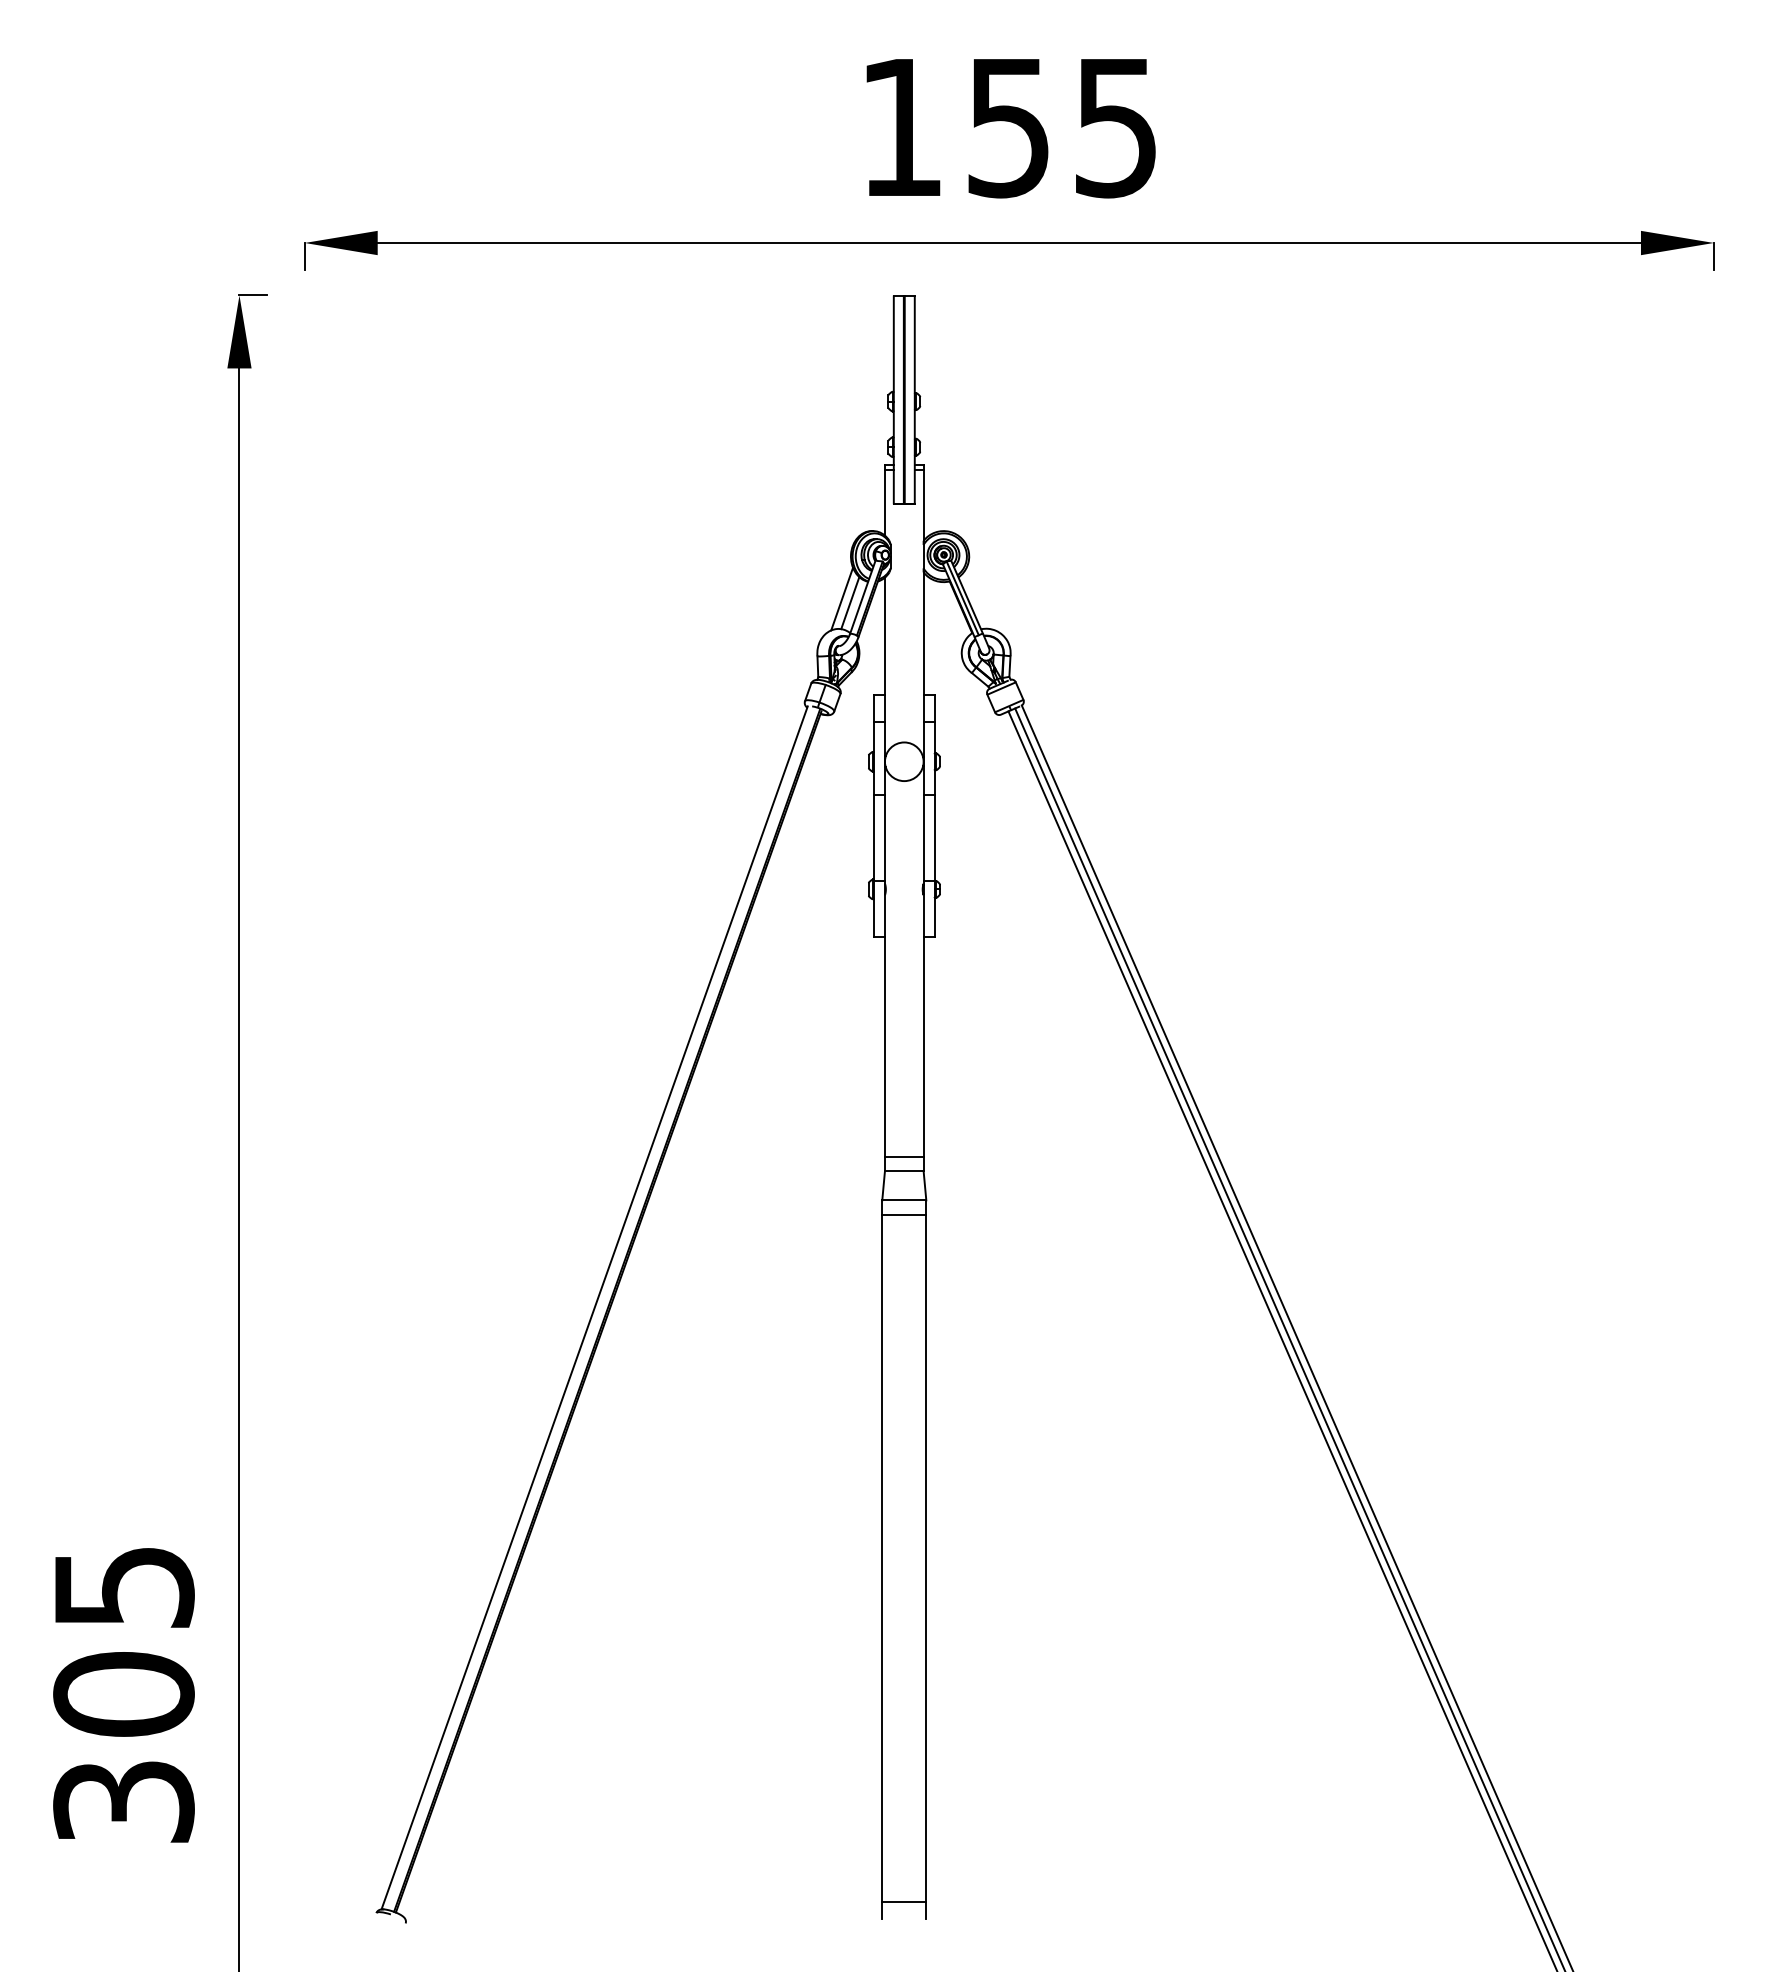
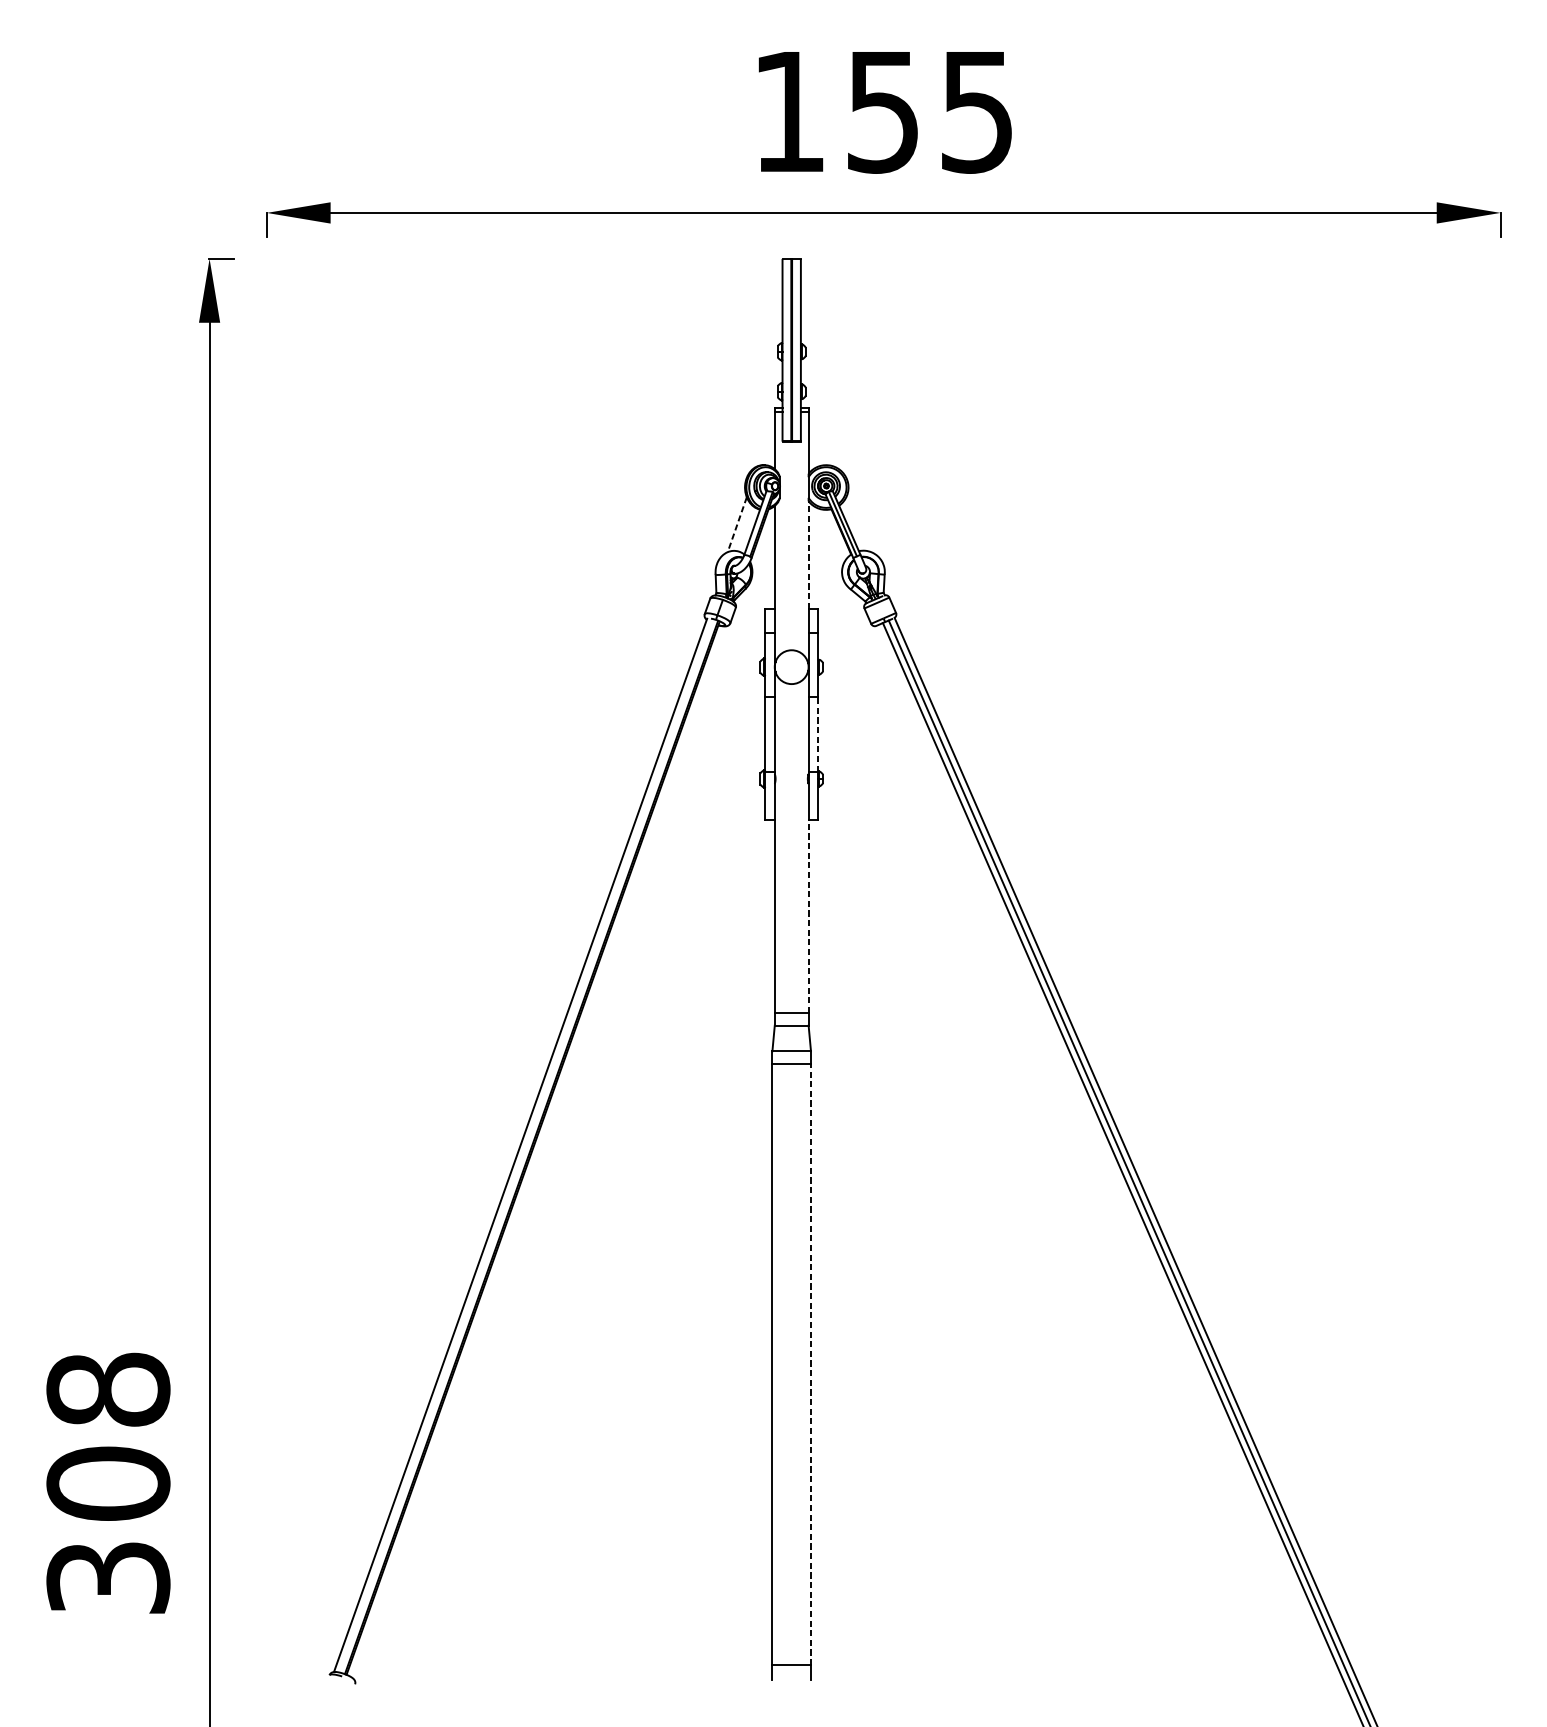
line: (841, 599) -> (736, 525), solid -> dashed
line: (850, 603) -> (744, 528), removed
line: (923, 633) -> (808, 554), solid -> dashed
line: (934, 838) -> (818, 734), solid -> dashed
line: (923, 1046) -> (808, 916), solid -> dashed
line: (926, 1557) -> (811, 1363), solid -> dashed
text: (123, 1586) -> (108, 1389), 305 -> 308

